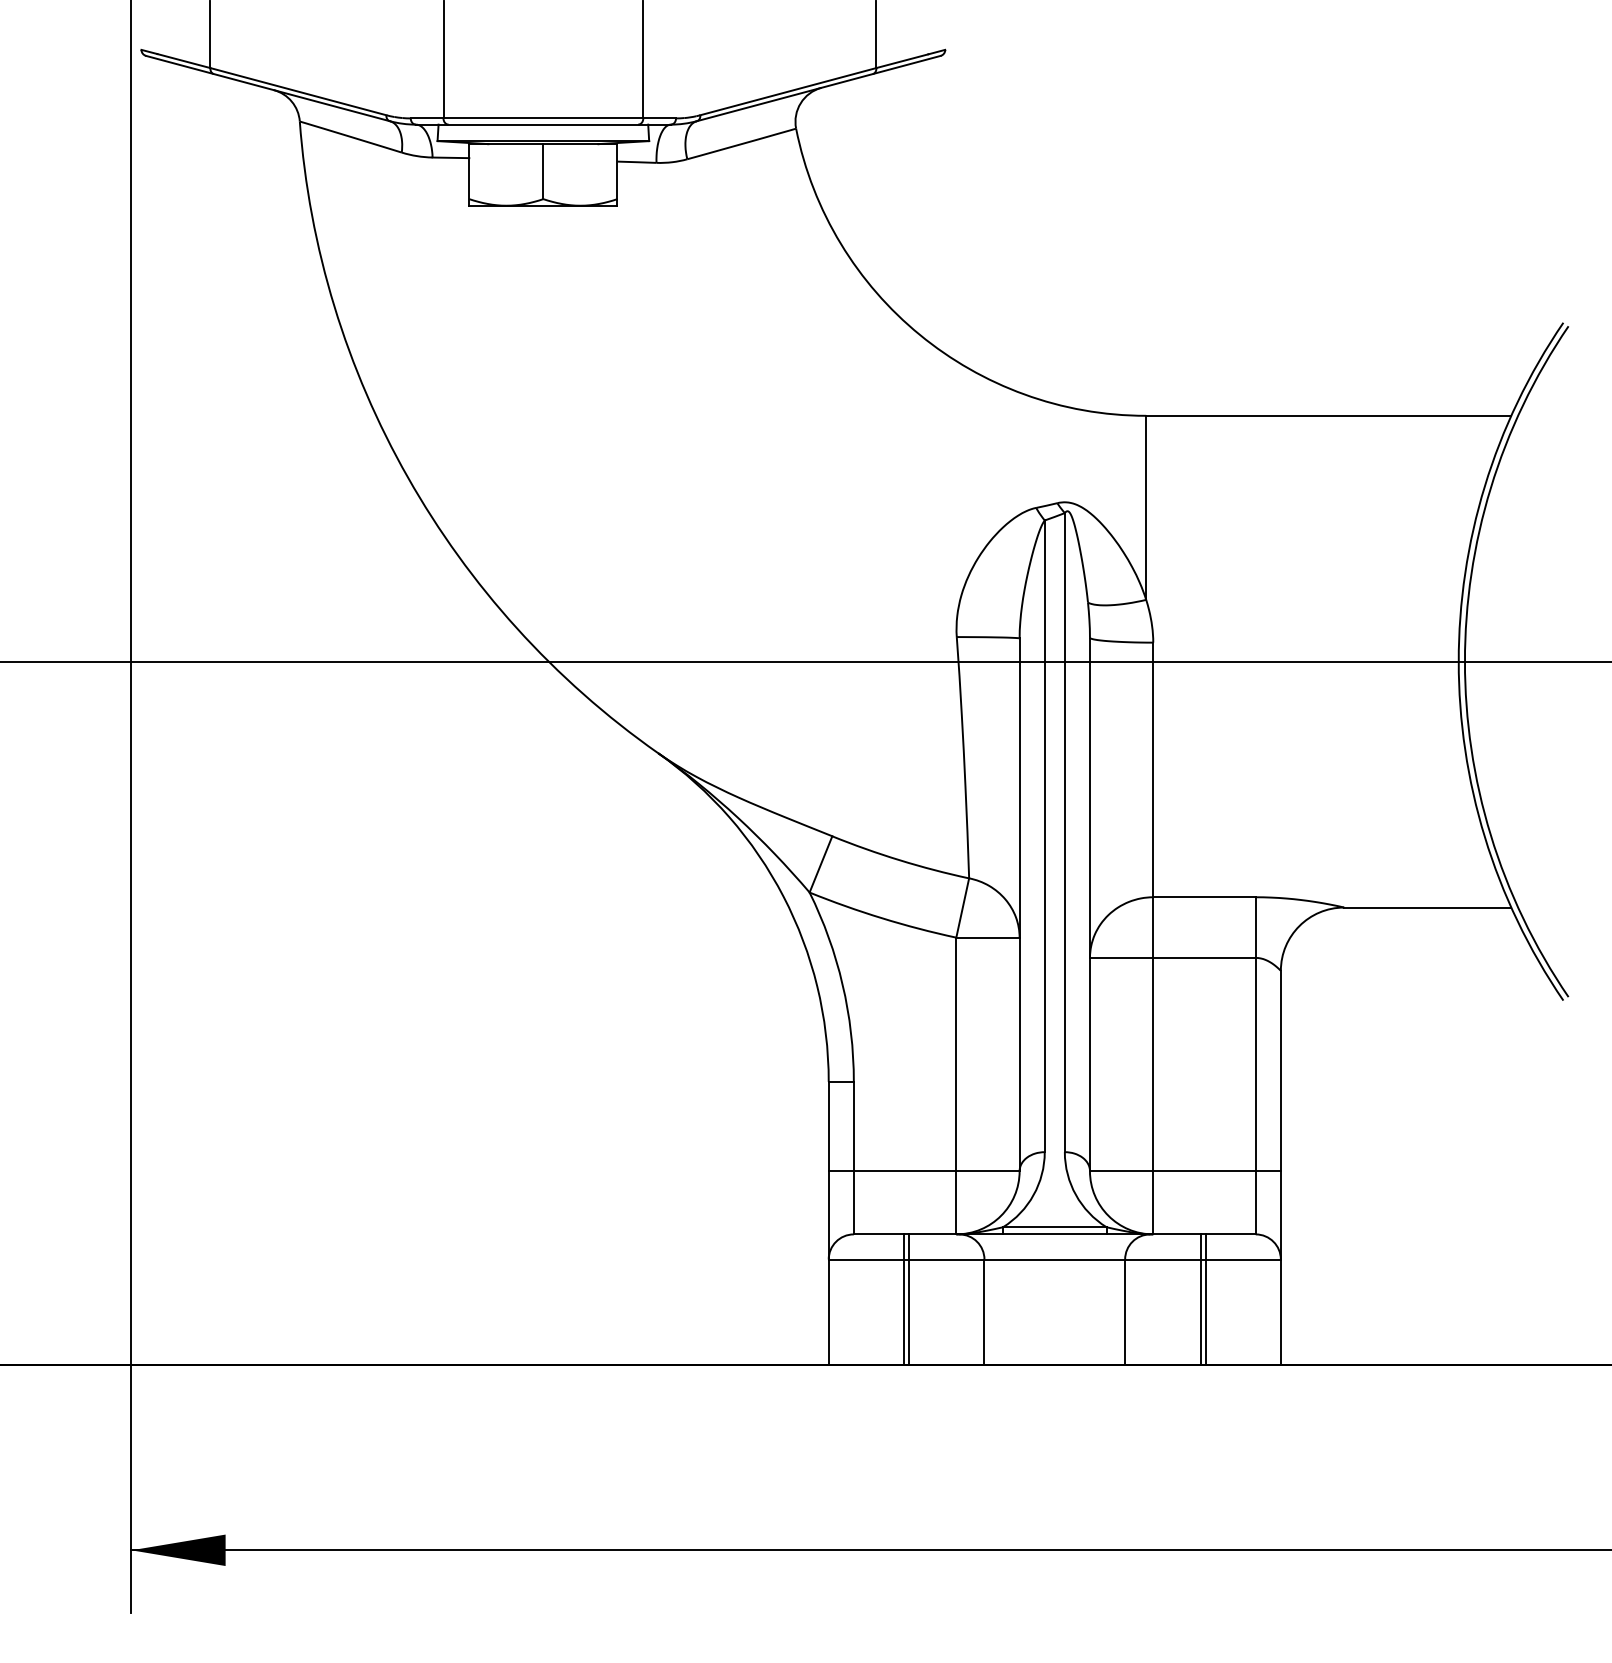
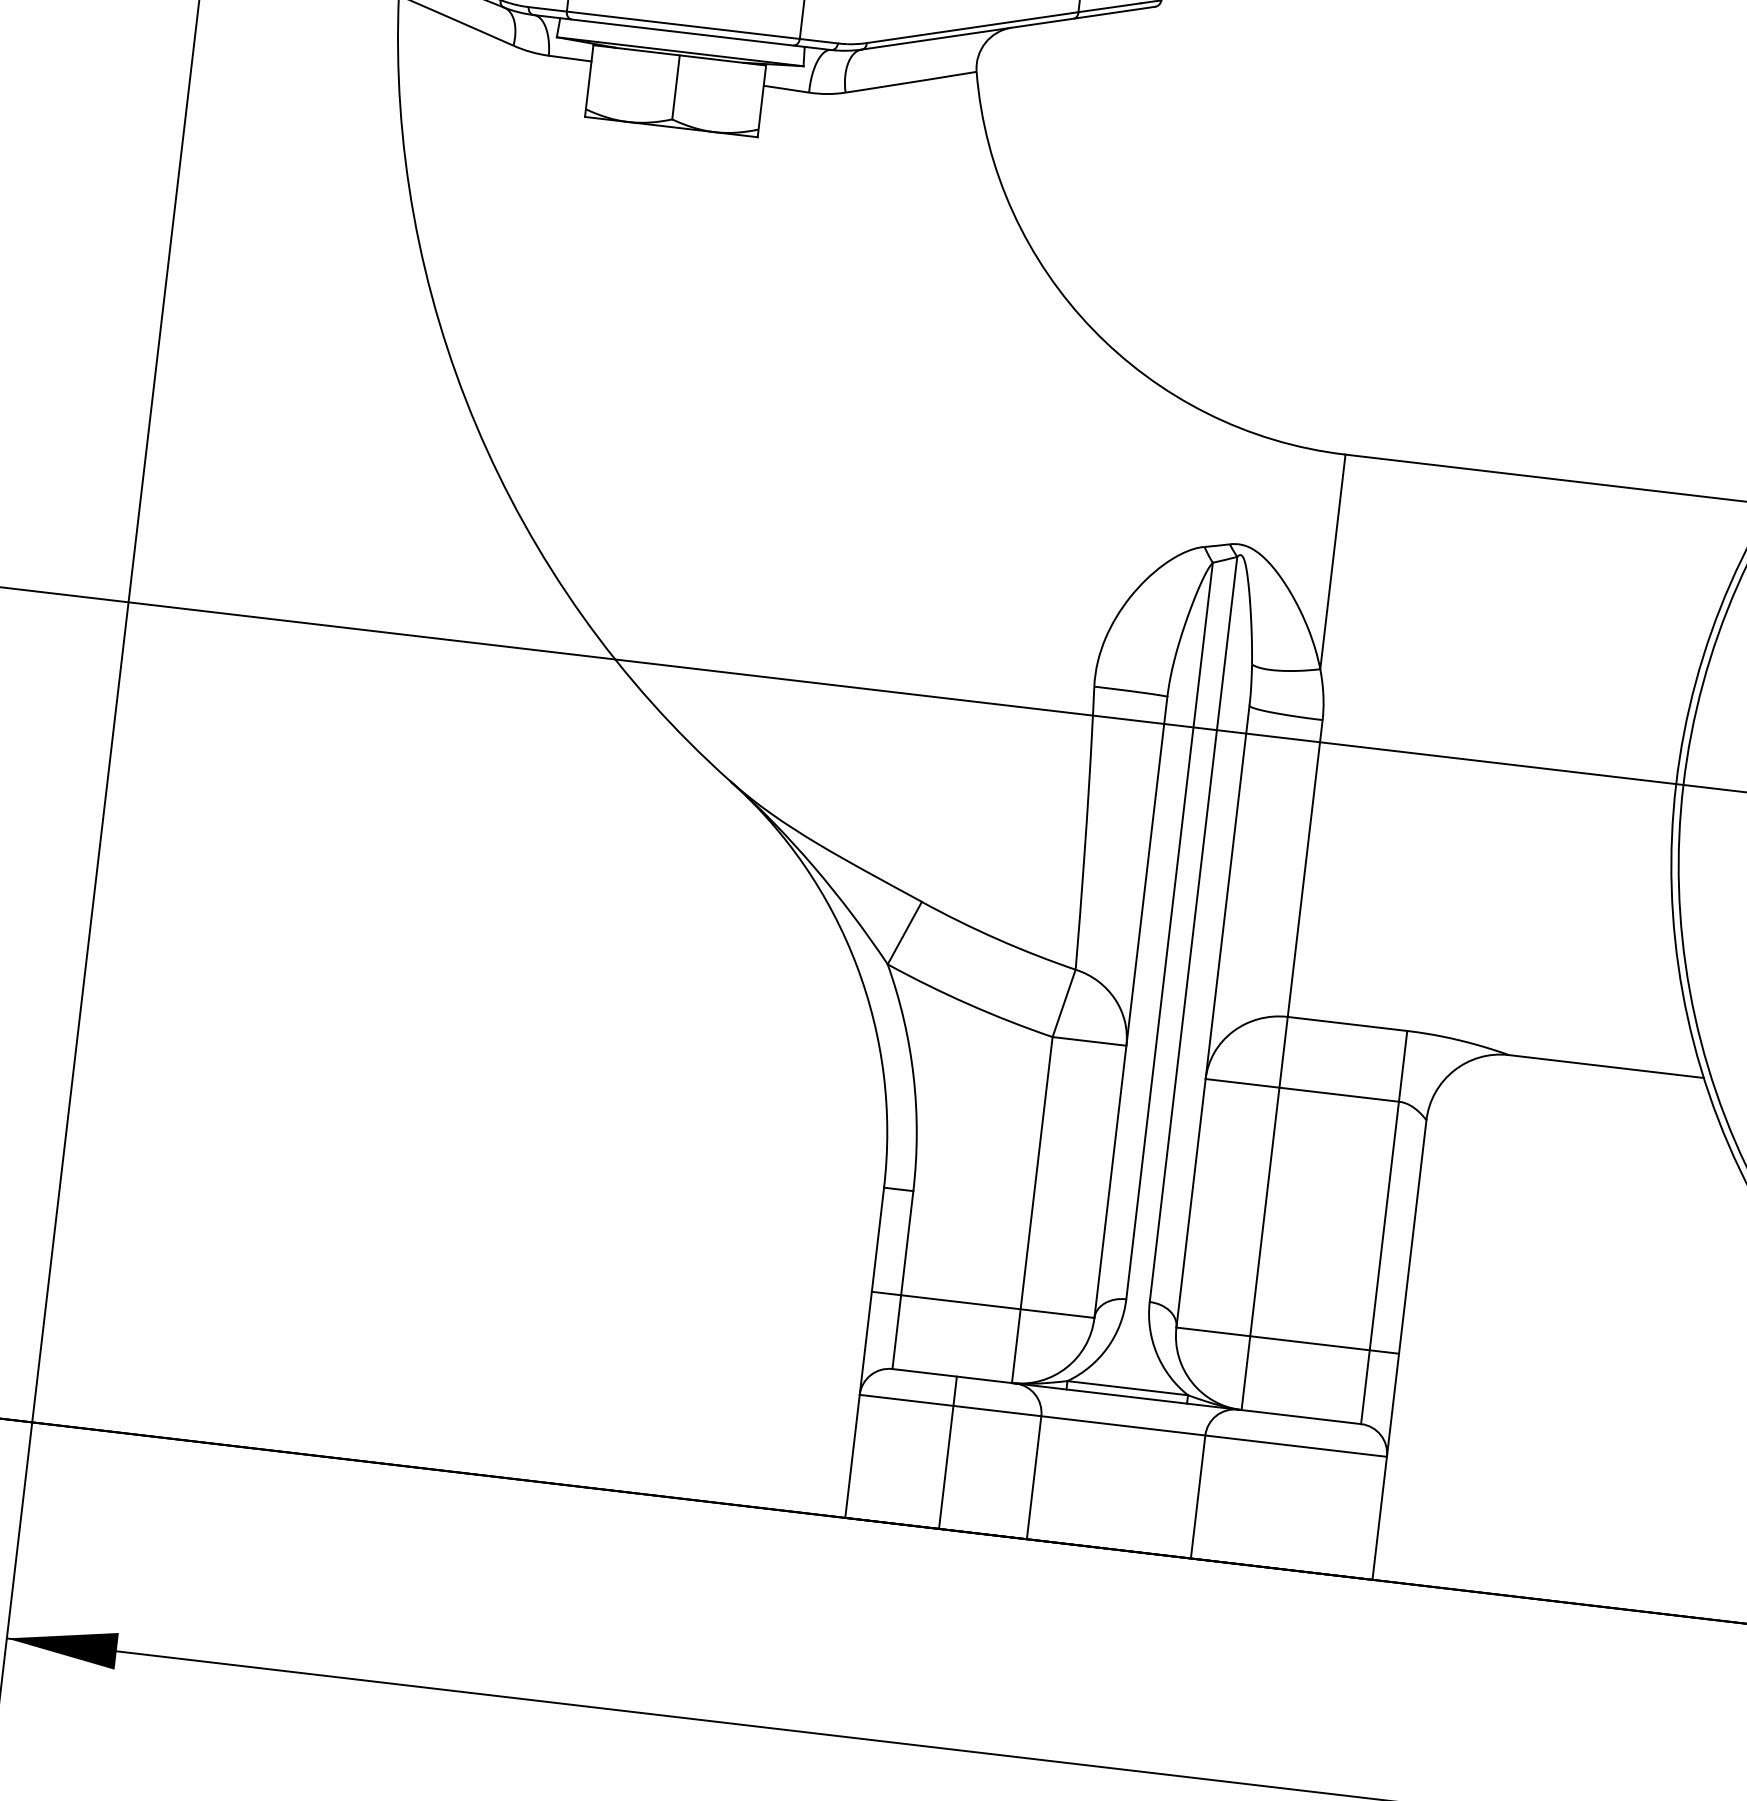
line: (904, 1299) -> (942, 1451), removed
line: (1200, 1299) -> (1287, 1492), removed
line: (1205, 1299) -> (1293, 1493), removed

